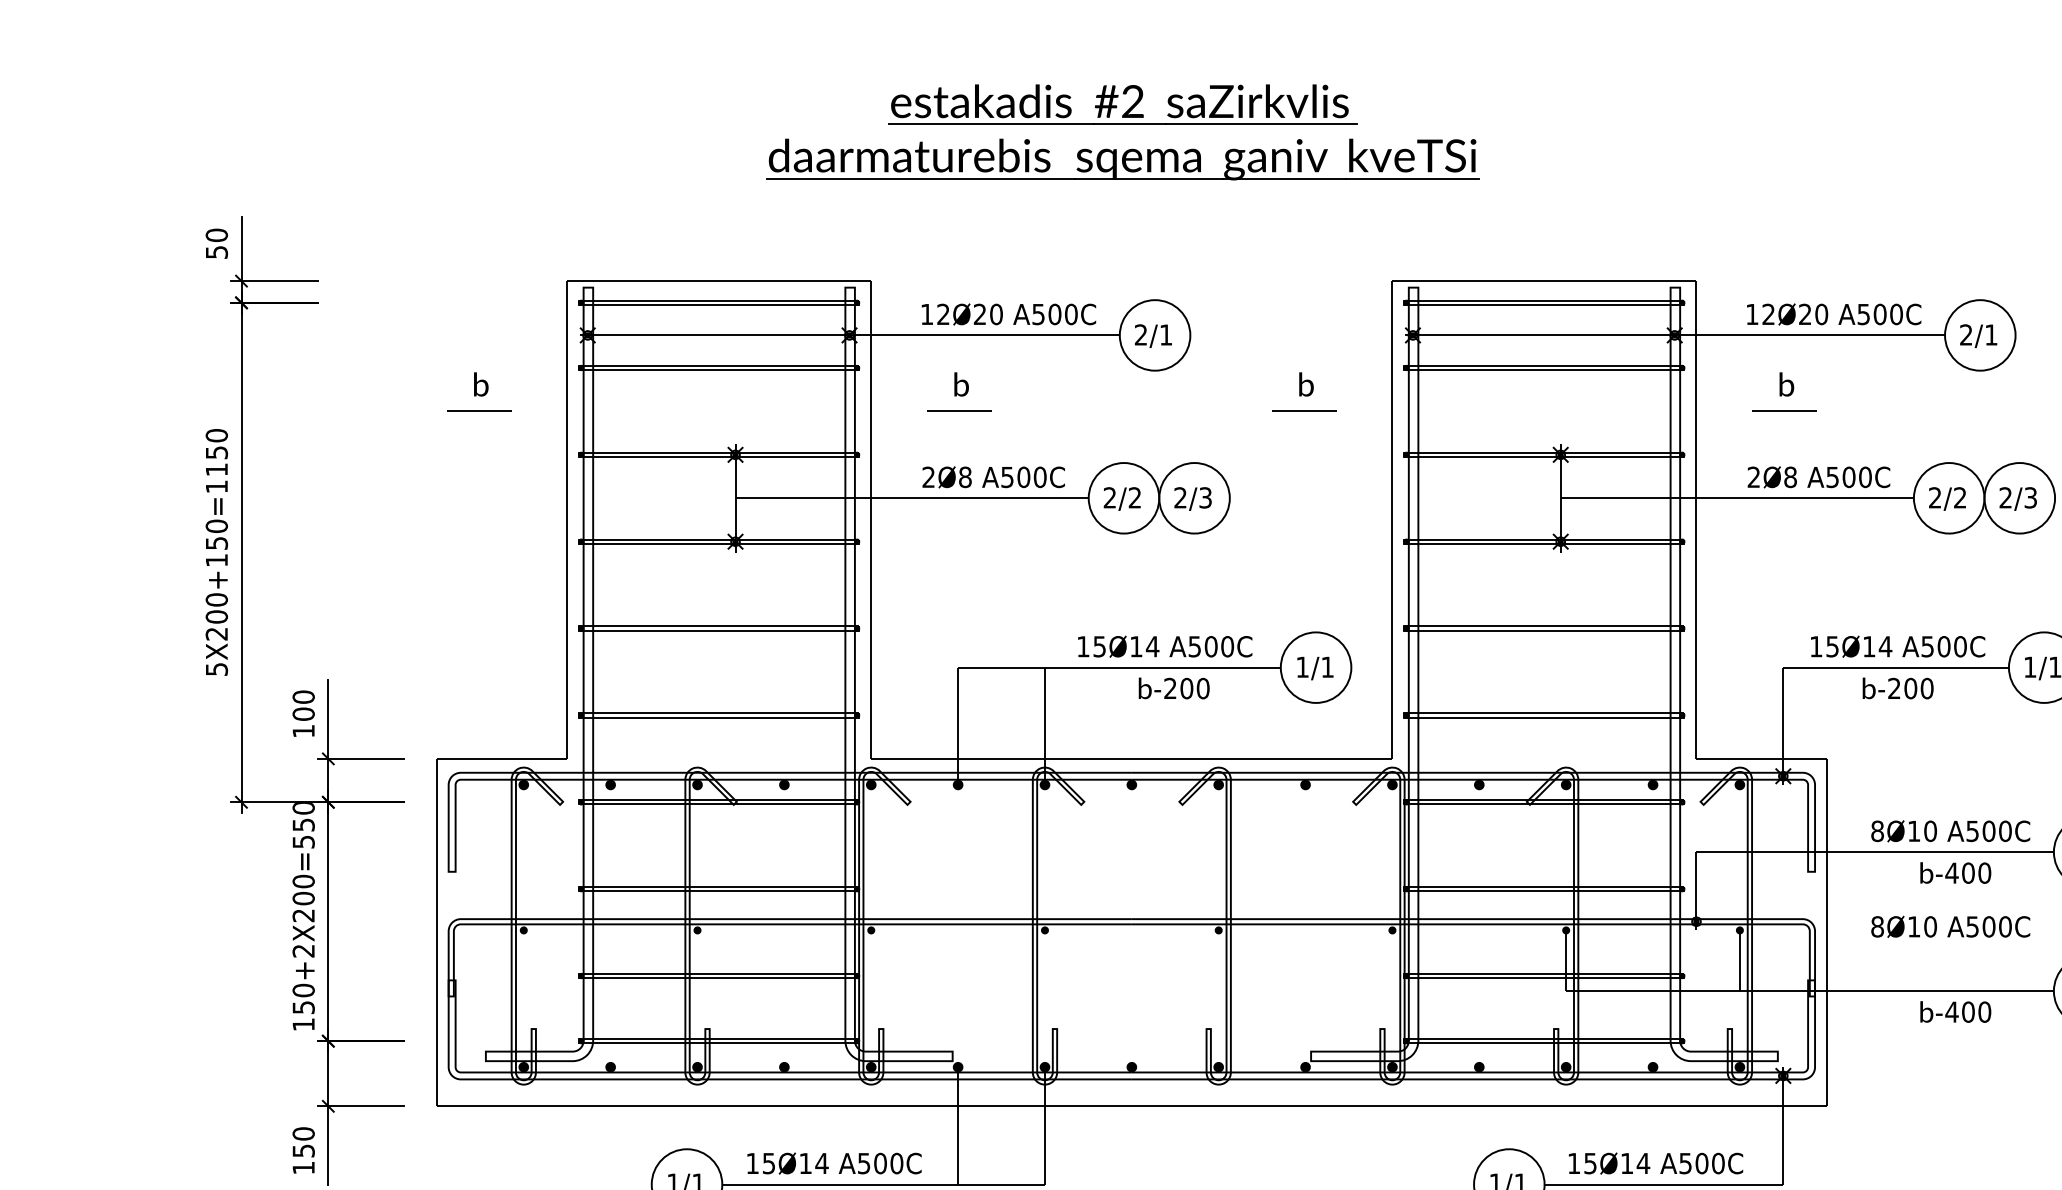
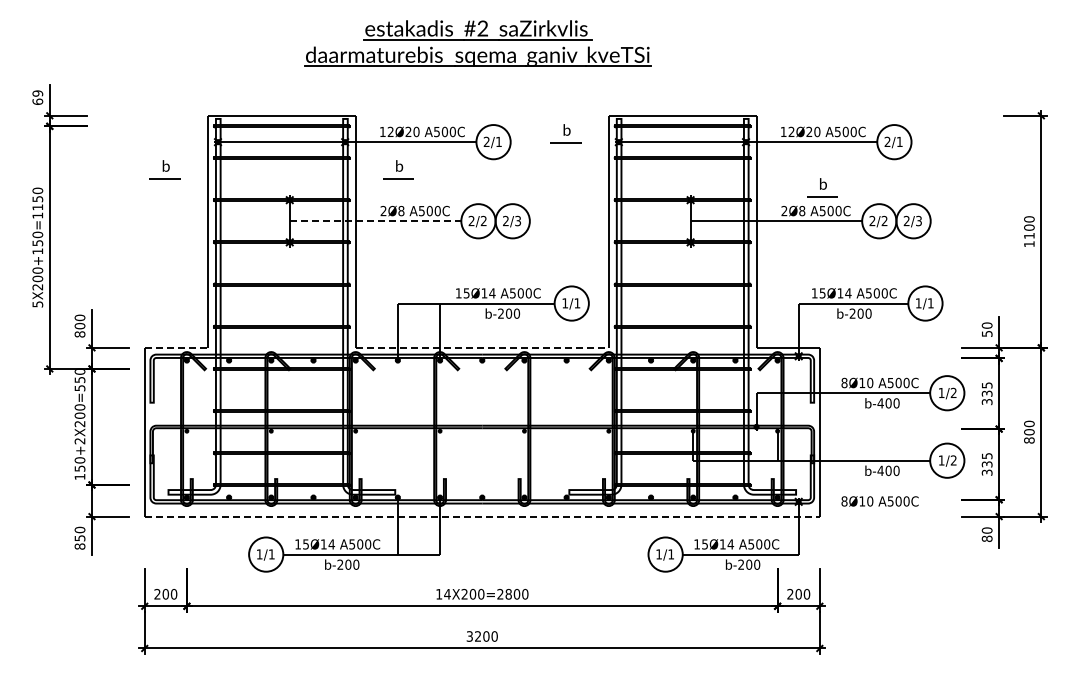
text: (216, 243) -> (37, 97), 50 -> 69
part: (1303, 391) -> (565, 133), moved
part: (1784, 391) -> (822, 187), moved
line: (912, 498) -> (375, 221), solid -> dashed
text: (302, 731) -> (79, 334), 100 -> 800
line: (502, 758) -> (176, 347), solid -> dashed
line: (1132, 758) -> (482, 347), solid -> dashed
text: (1949, 926) -> (879, 501), moved
line: (1132, 1106) -> (482, 516), solid -> dashed
text: (302, 1167) -> (79, 546), 150 -> 850

